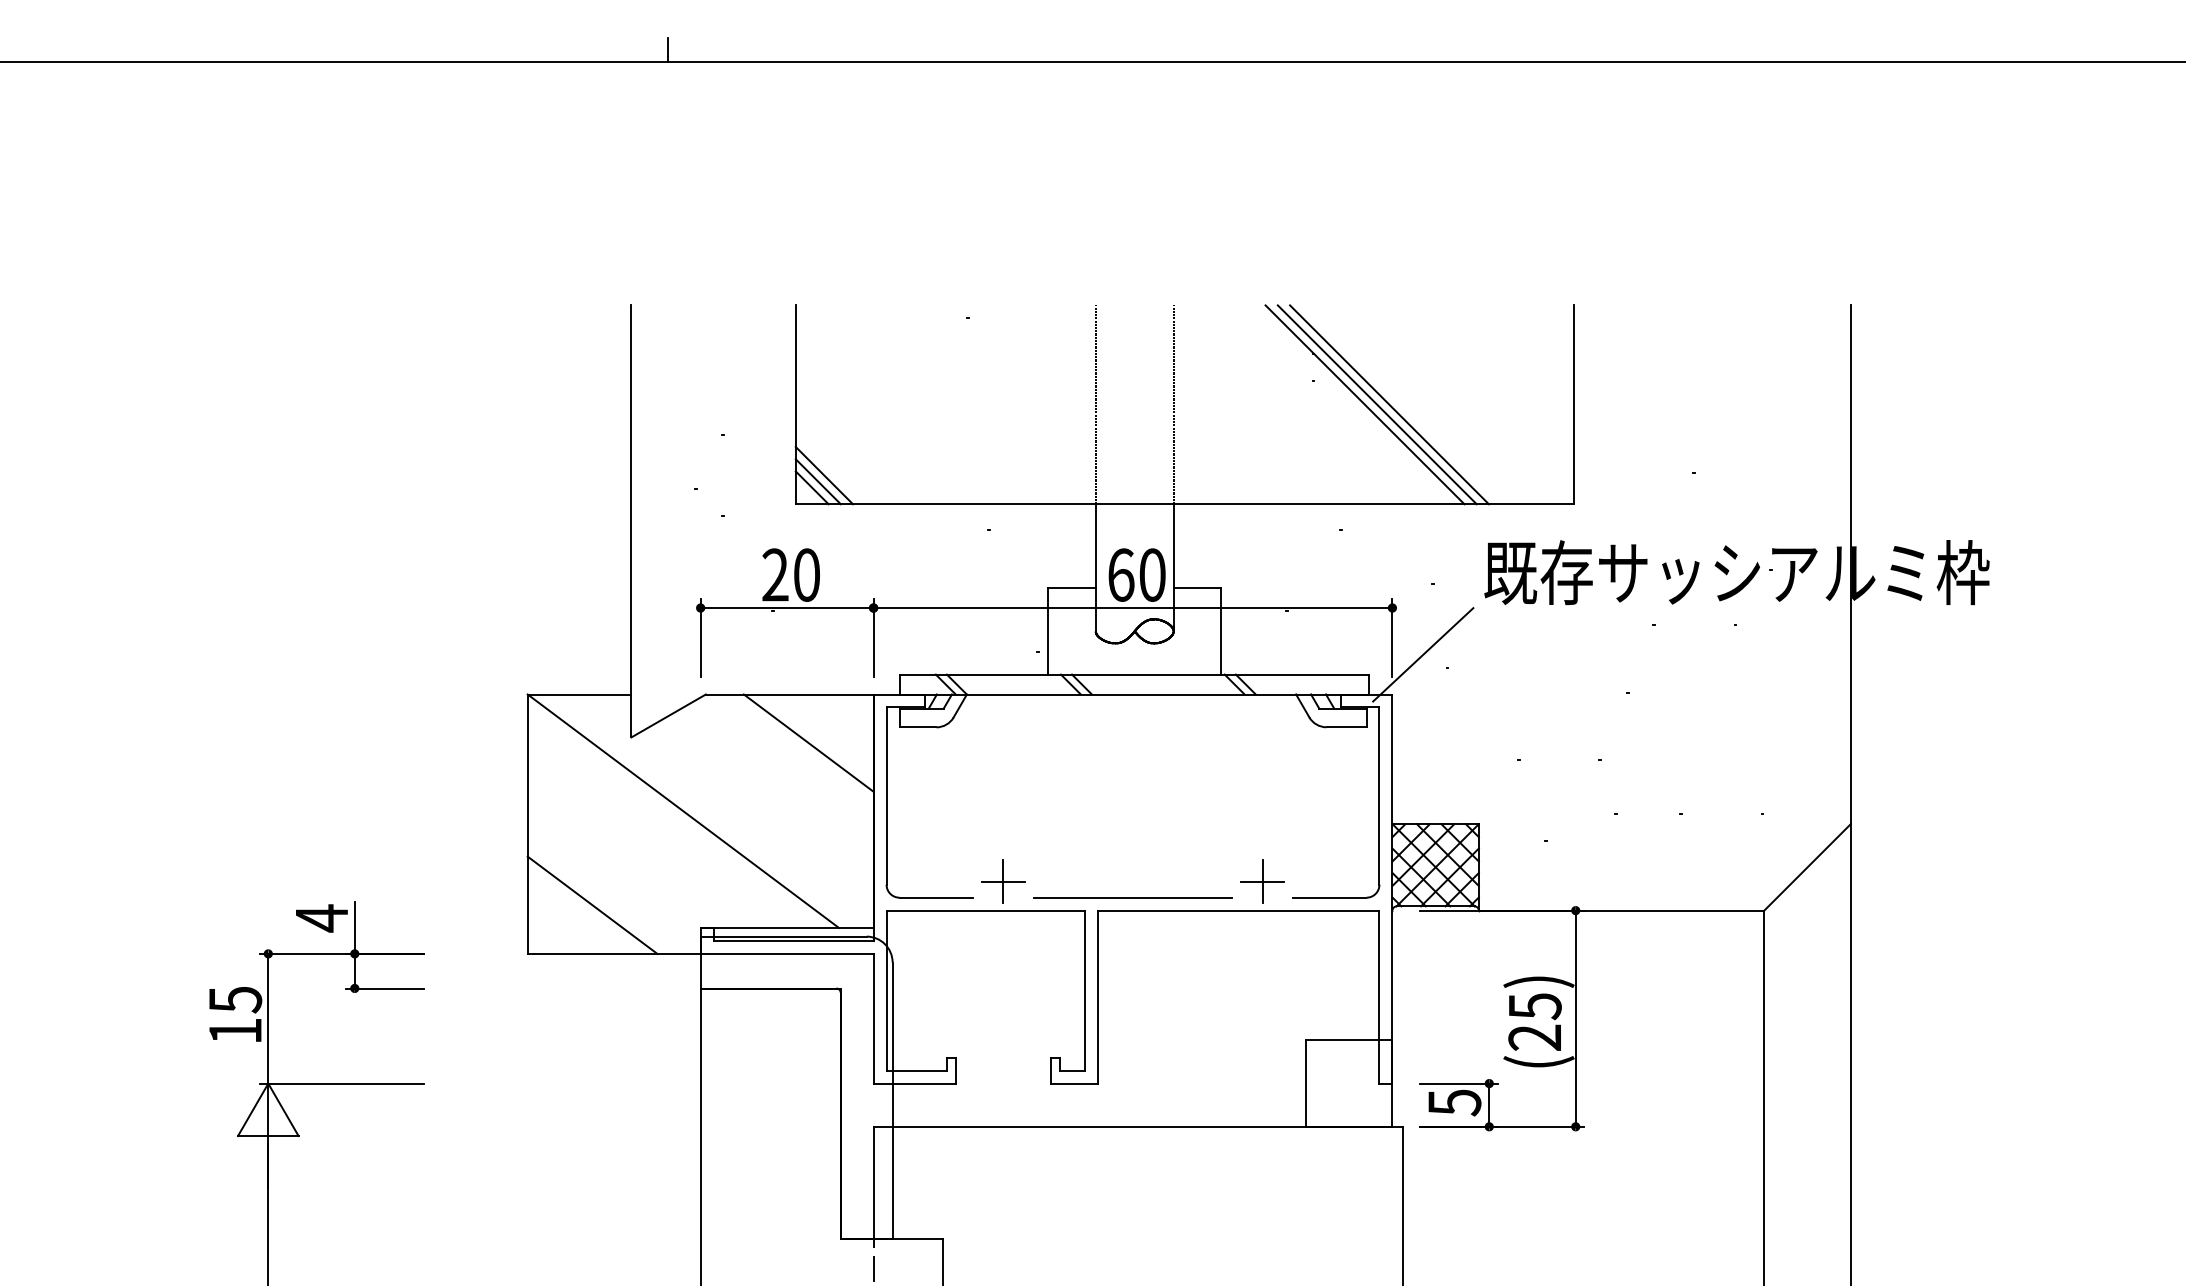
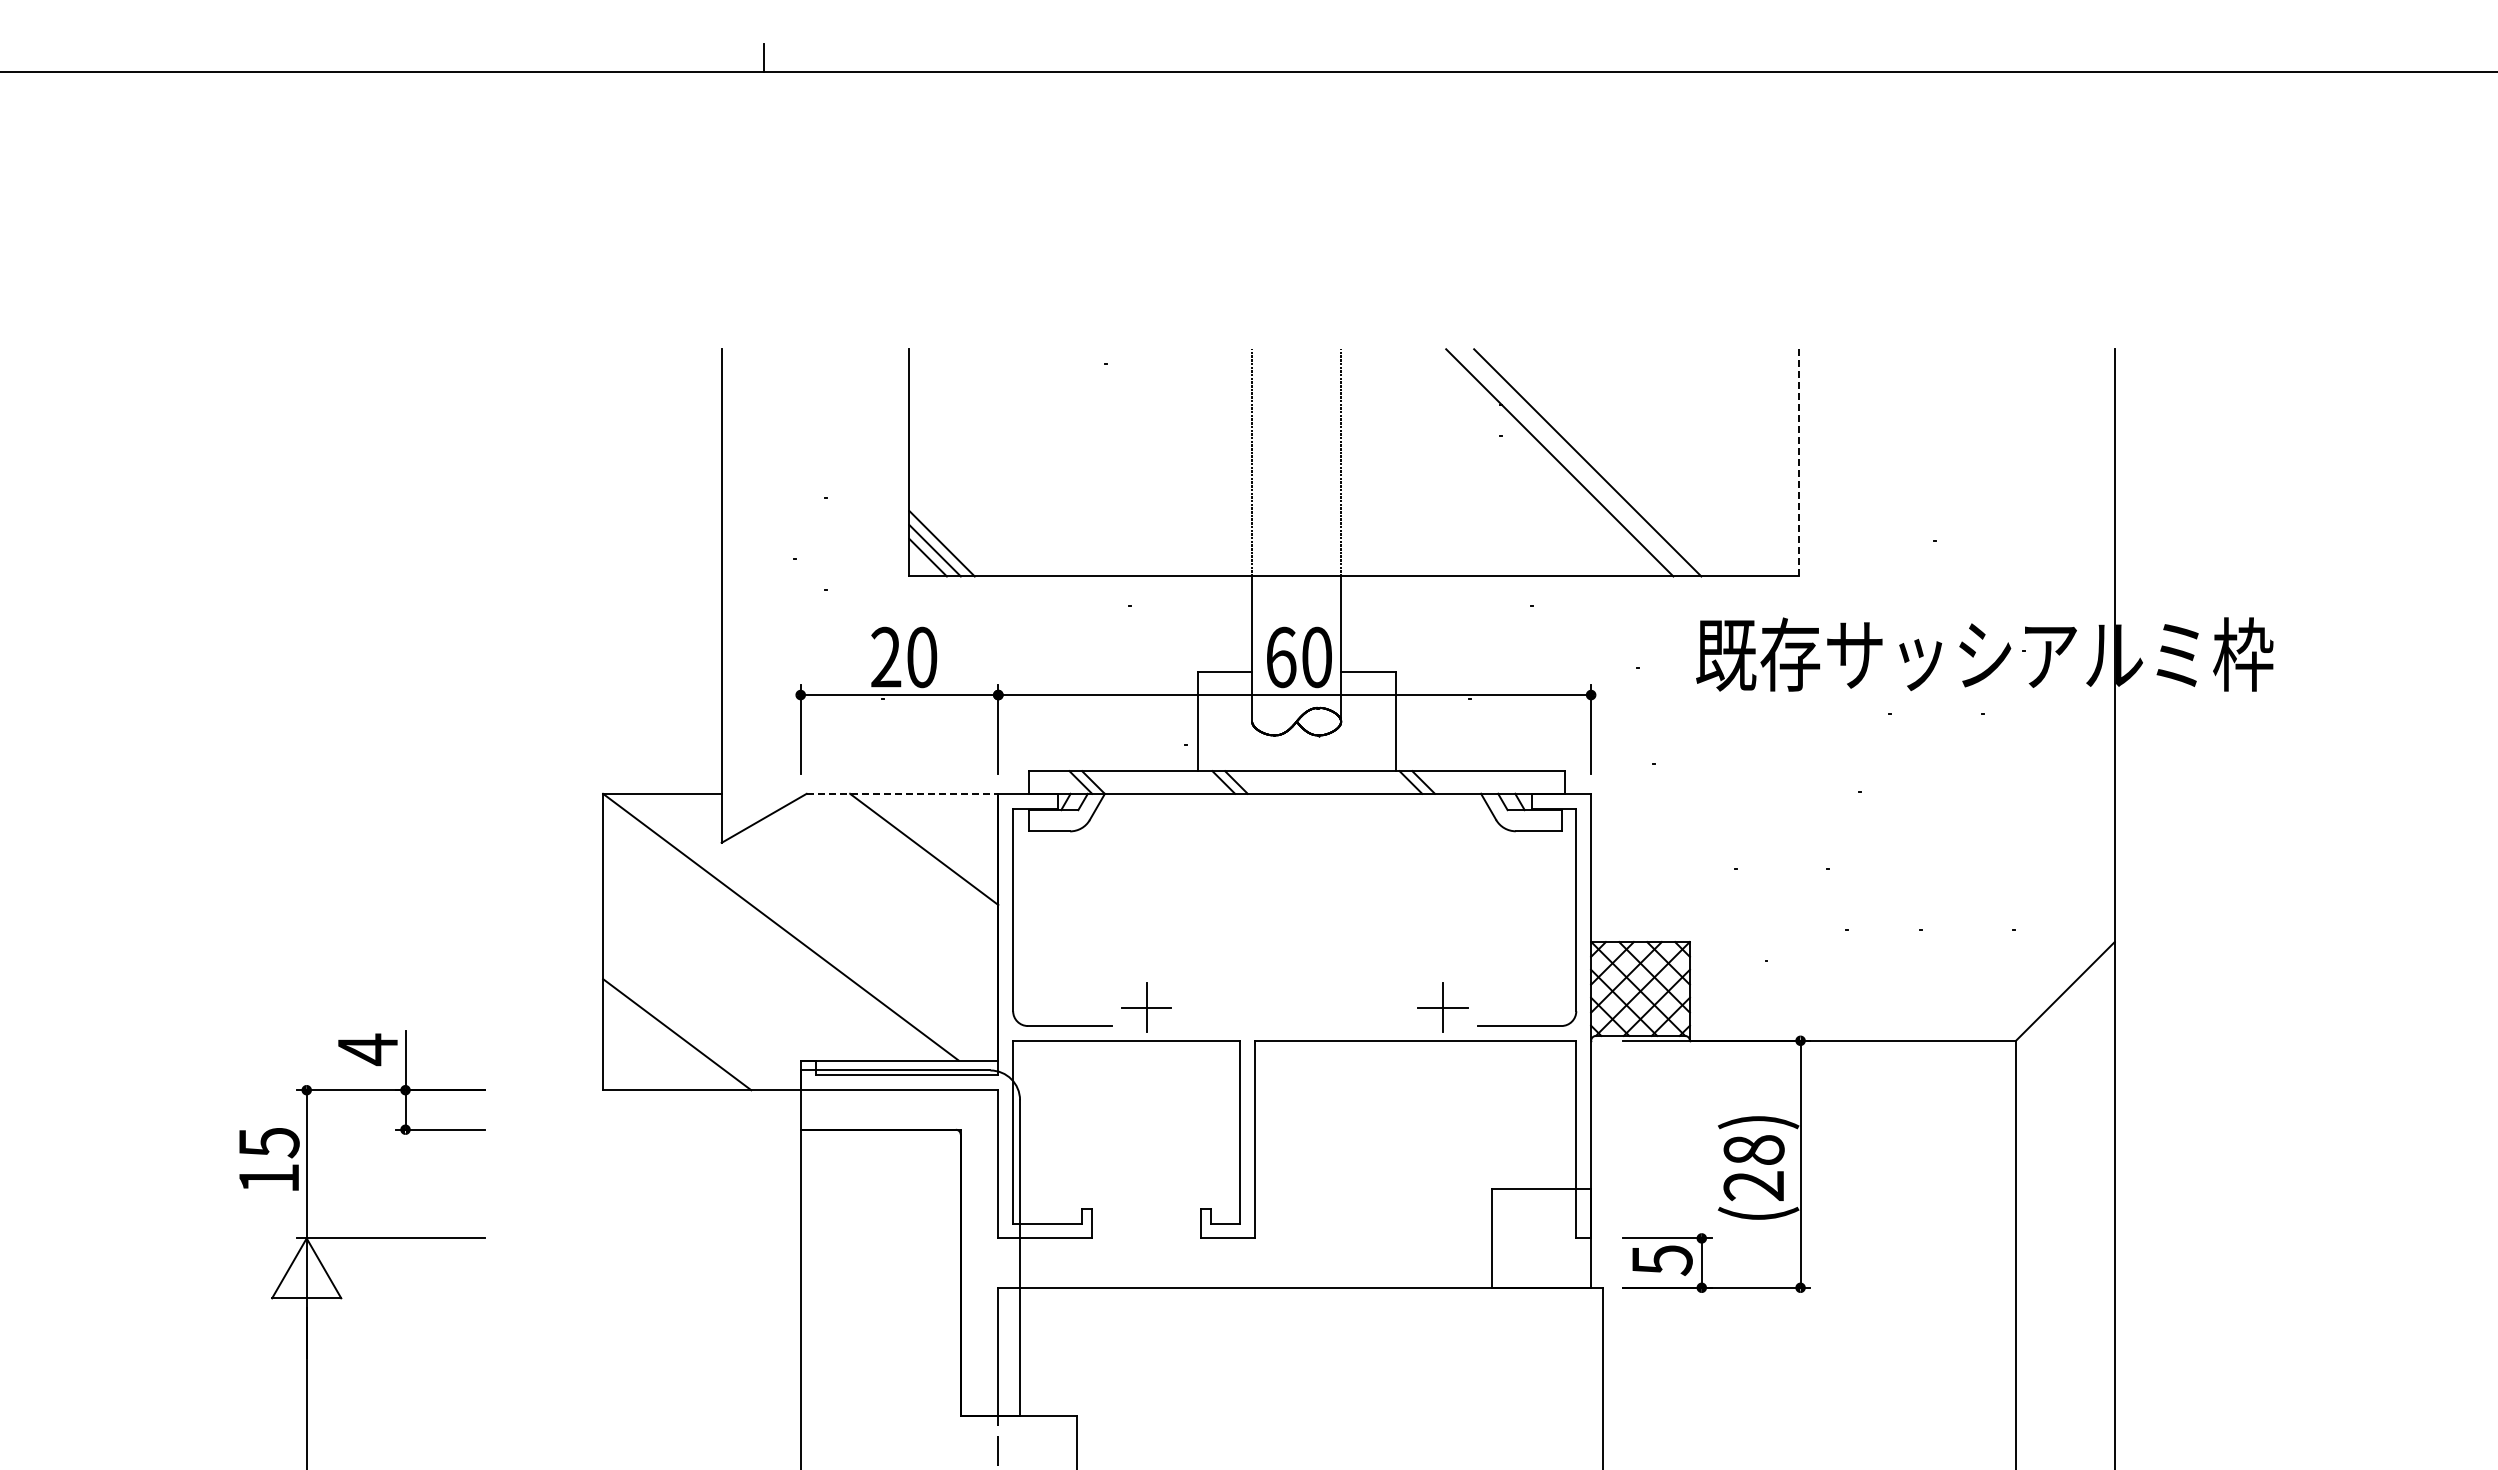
line: (1377, 404) -> (1573, 462), removed
line: (1573, 404) -> (1798, 462), solid -> dashed
line: (1423, 654) -> (1626, 748), removed
line: (789, 694) -> (902, 793), solid -> dashed
line: (1132, 898) -> (1294, 1026), removed
text: (1534, 1006) -> (1753, 1150), (25) -> (28)

